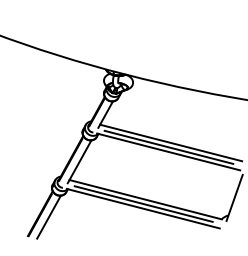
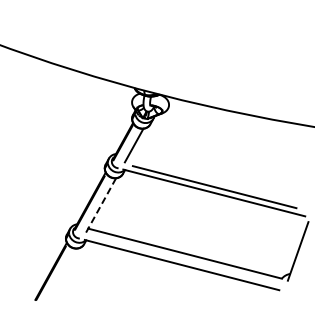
line: (171, 142) -> (217, 181), removed
line: (79, 161) -> (100, 205), solid -> dashed
line: (143, 203) -> (182, 258), removed
line: (49, 216) -> (62, 275), removed

